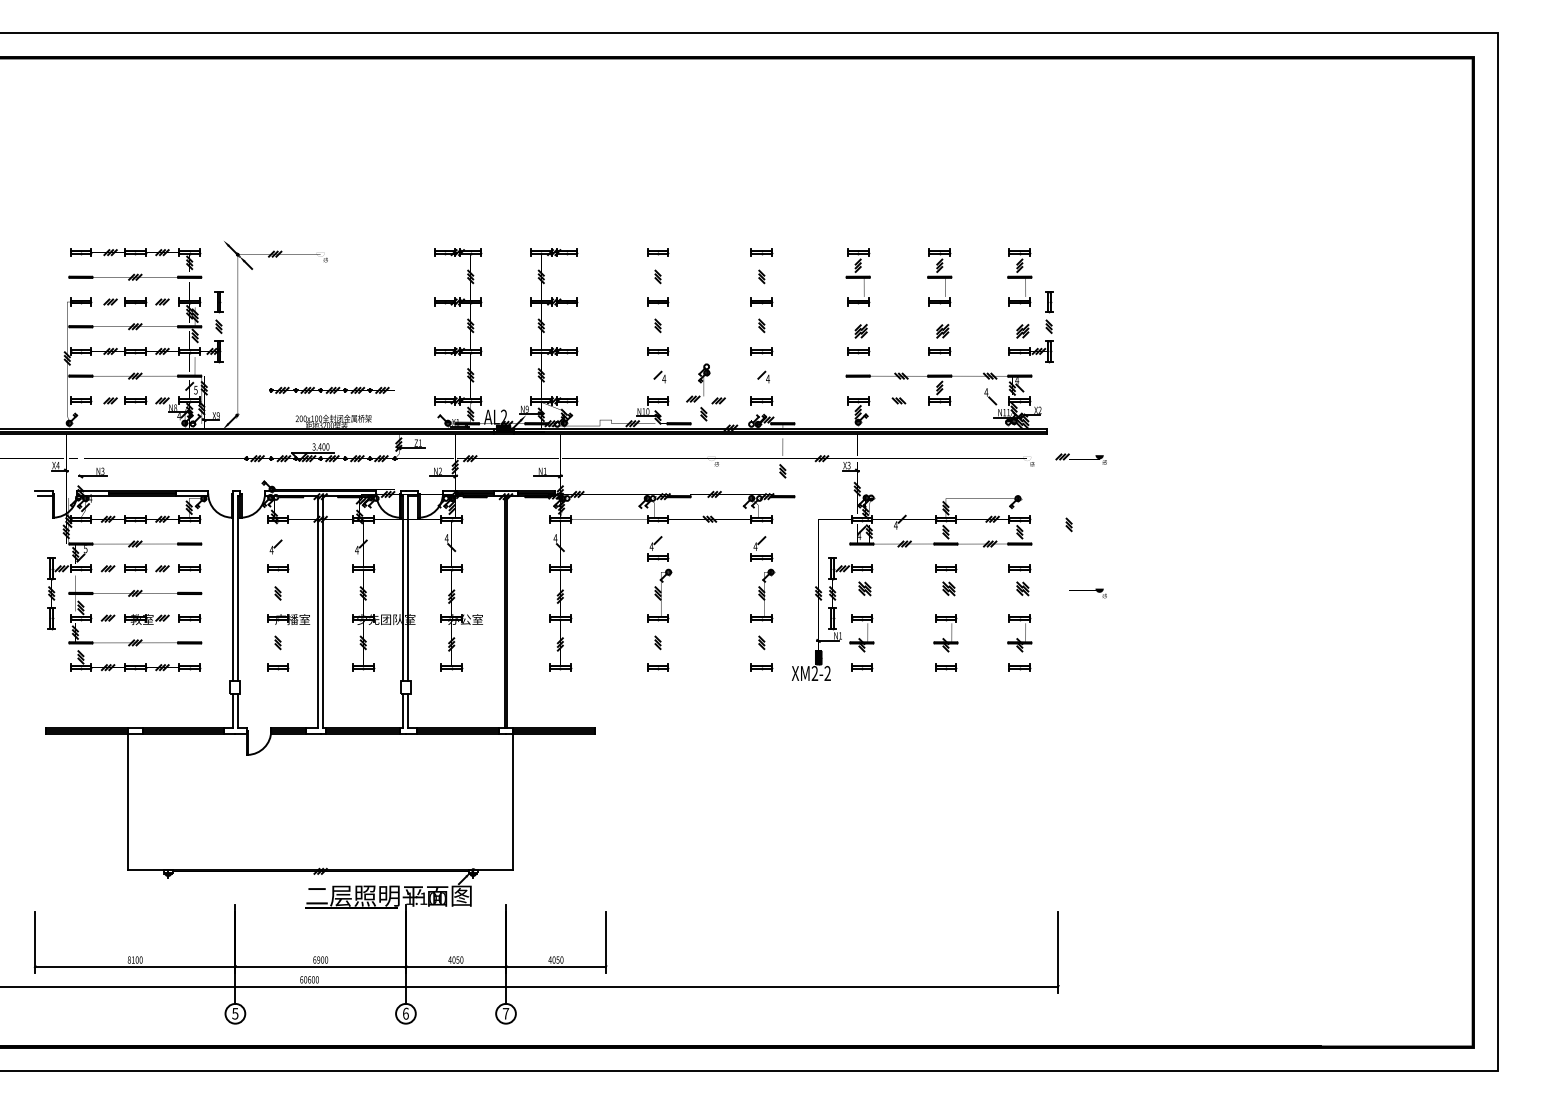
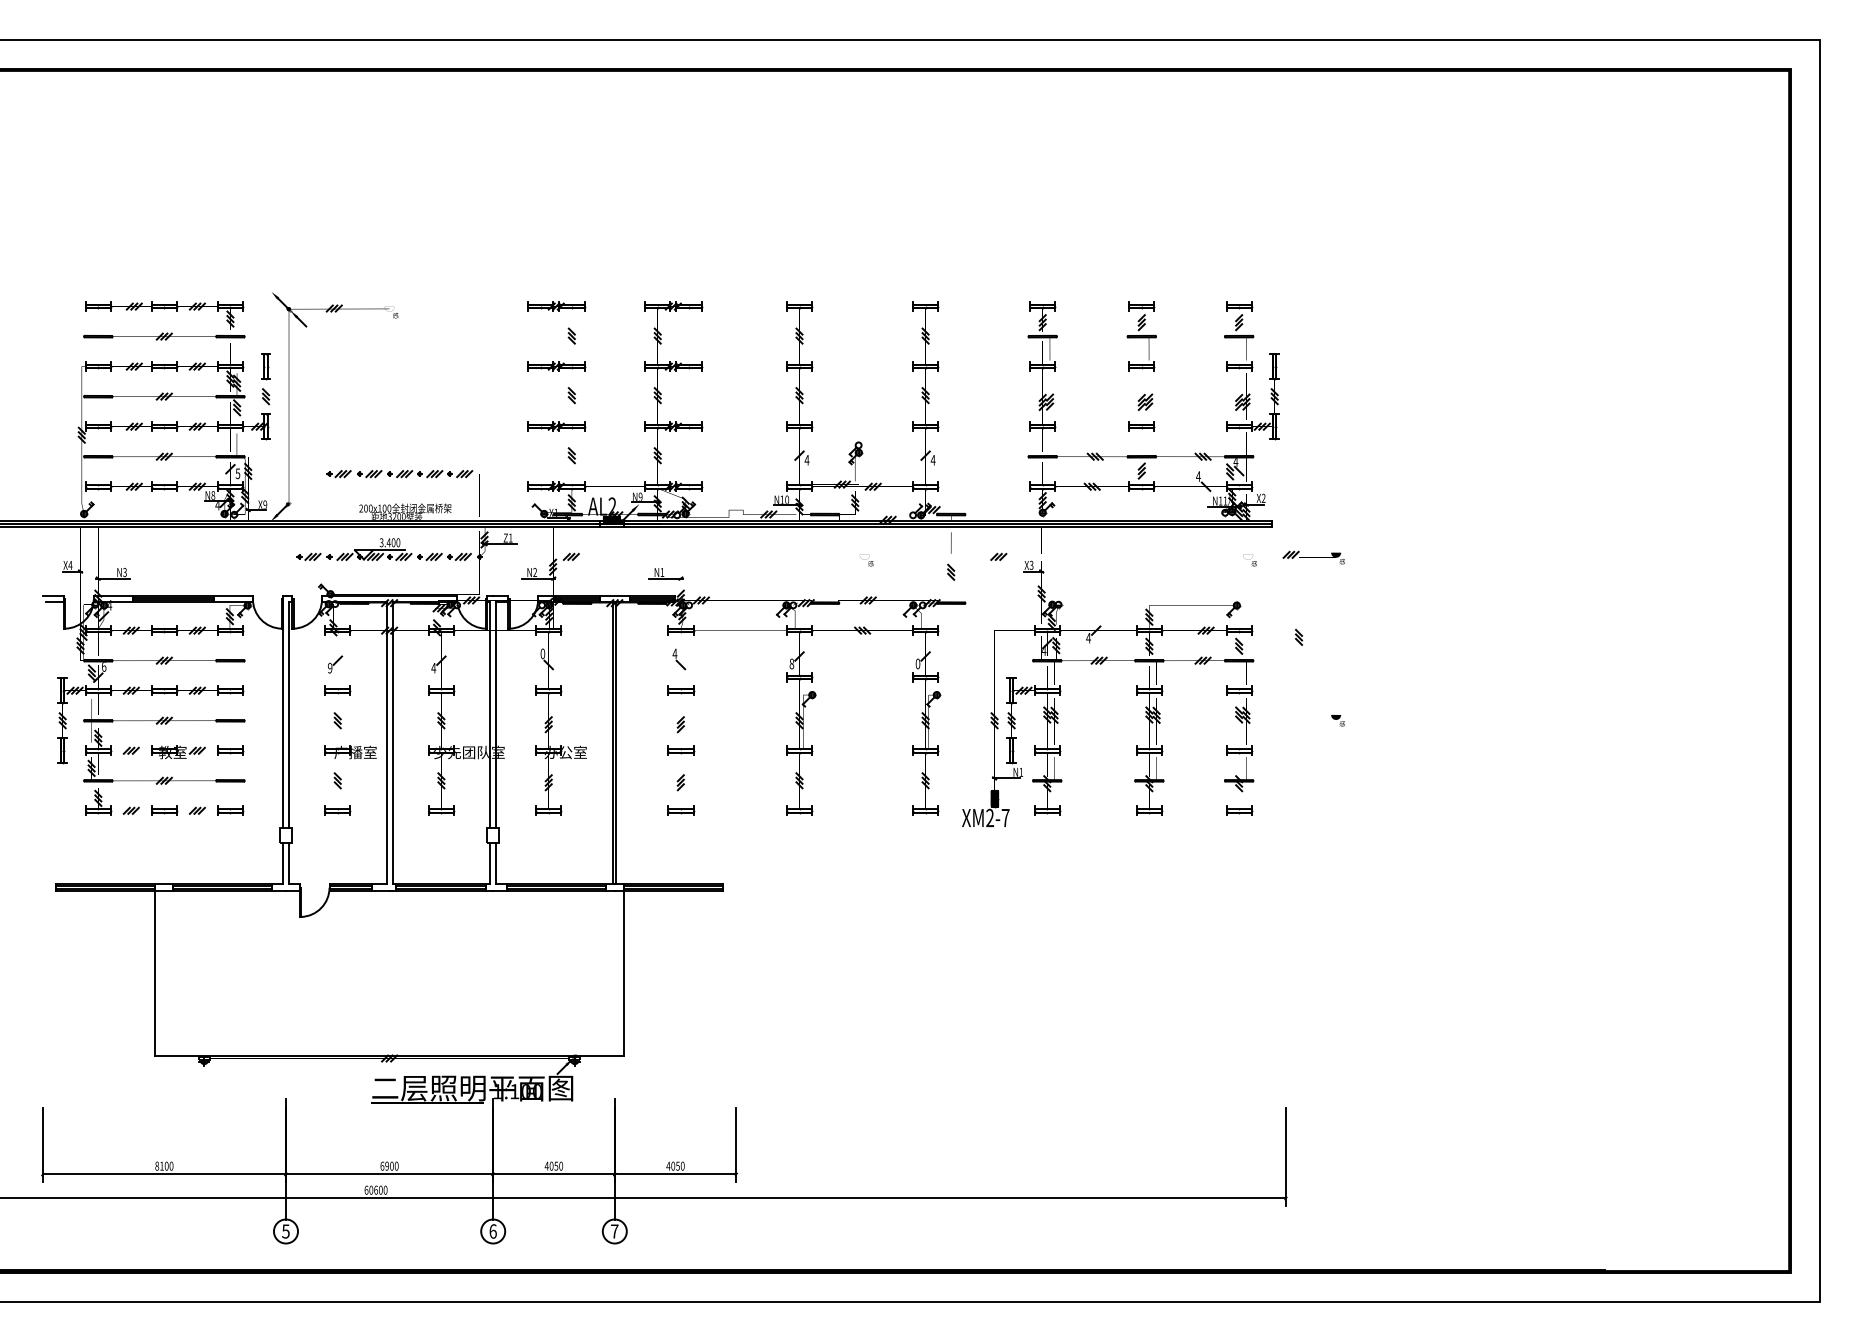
text: (446, 538) -> (542, 653), 4 -> 0
text: (651, 546) -> (791, 663), 4 -> 8
text: (755, 546) -> (917, 663), 4 -> 0
text: (85, 548) -> (103, 666), 5 -> 6
text: (271, 549) -> (329, 667), 4 -> 9
text: (827, 673) -> (1005, 817), XM2-2 -> XM2-7

